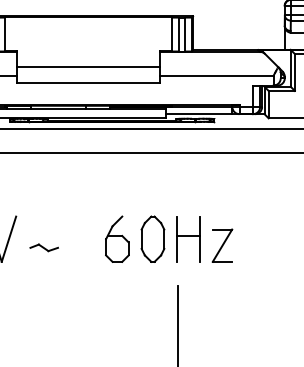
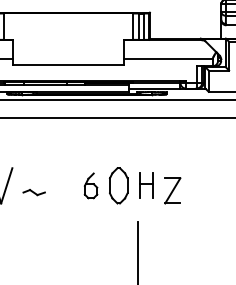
line: (87, 66) -> (67, 51), removed
part: (116, 238) -> (90, 185), size x0.7
part: (188, 238) -> (146, 185), size x0.7

